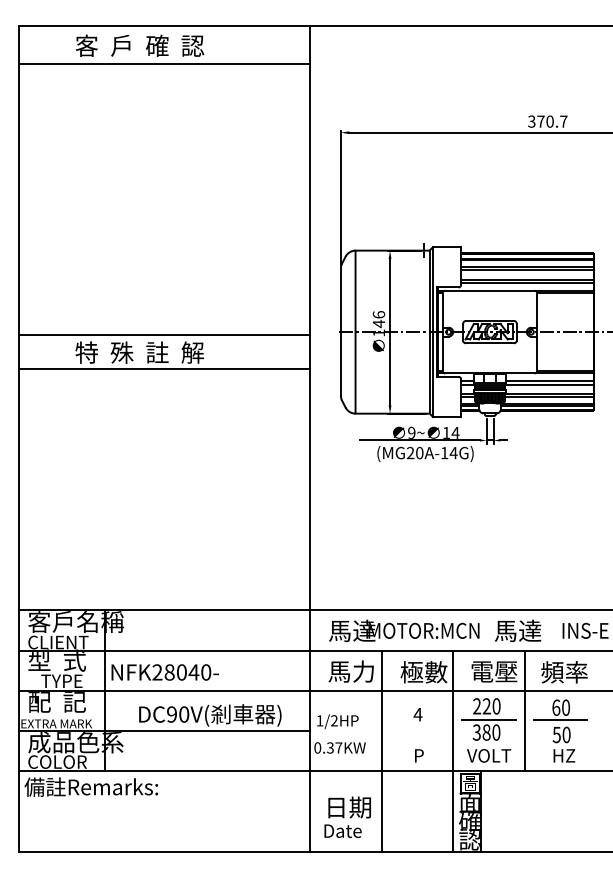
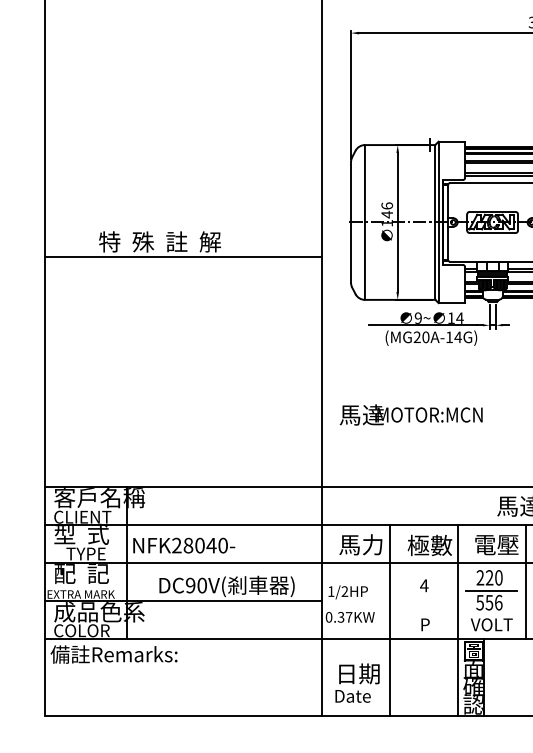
line: (164, 334) -> (183, 224), removed
text: (404, 630) -> (411, 414), moved
text: (486, 732) -> (489, 602), 380 -> 556

